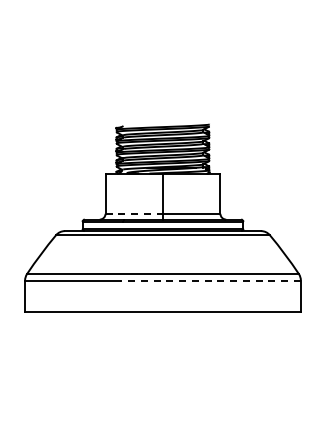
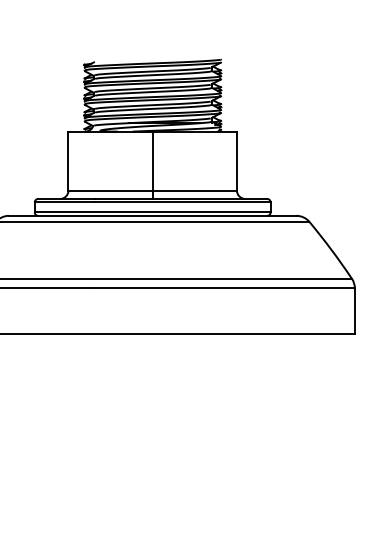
line: (134, 213) -> (110, 190), dashed -> solid
line: (209, 280) -> (220, 288), dashed -> solid

